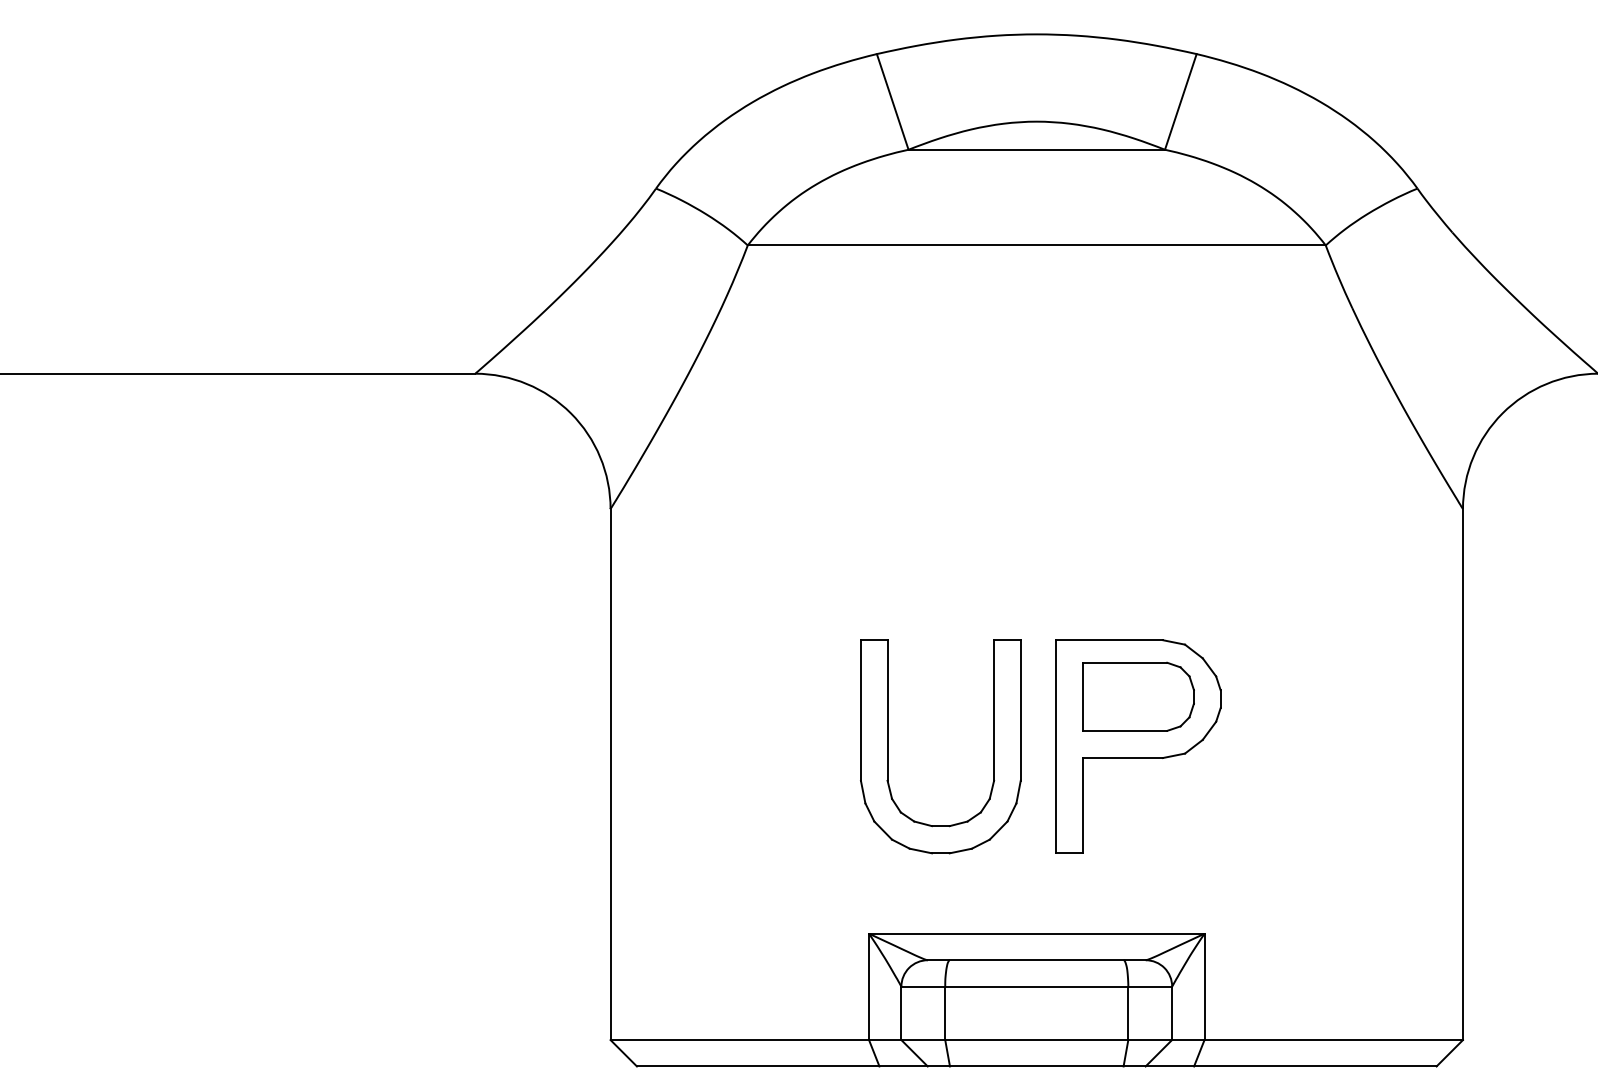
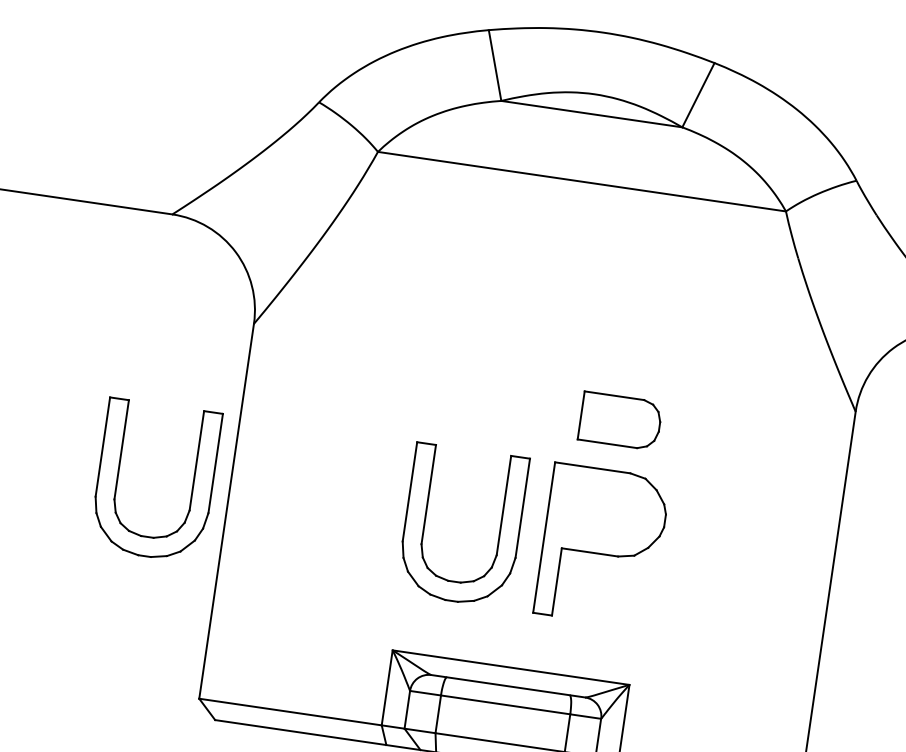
part: (1138, 696) -> (620, 420), moved
part: (453, 746) -> (118, 475), added

